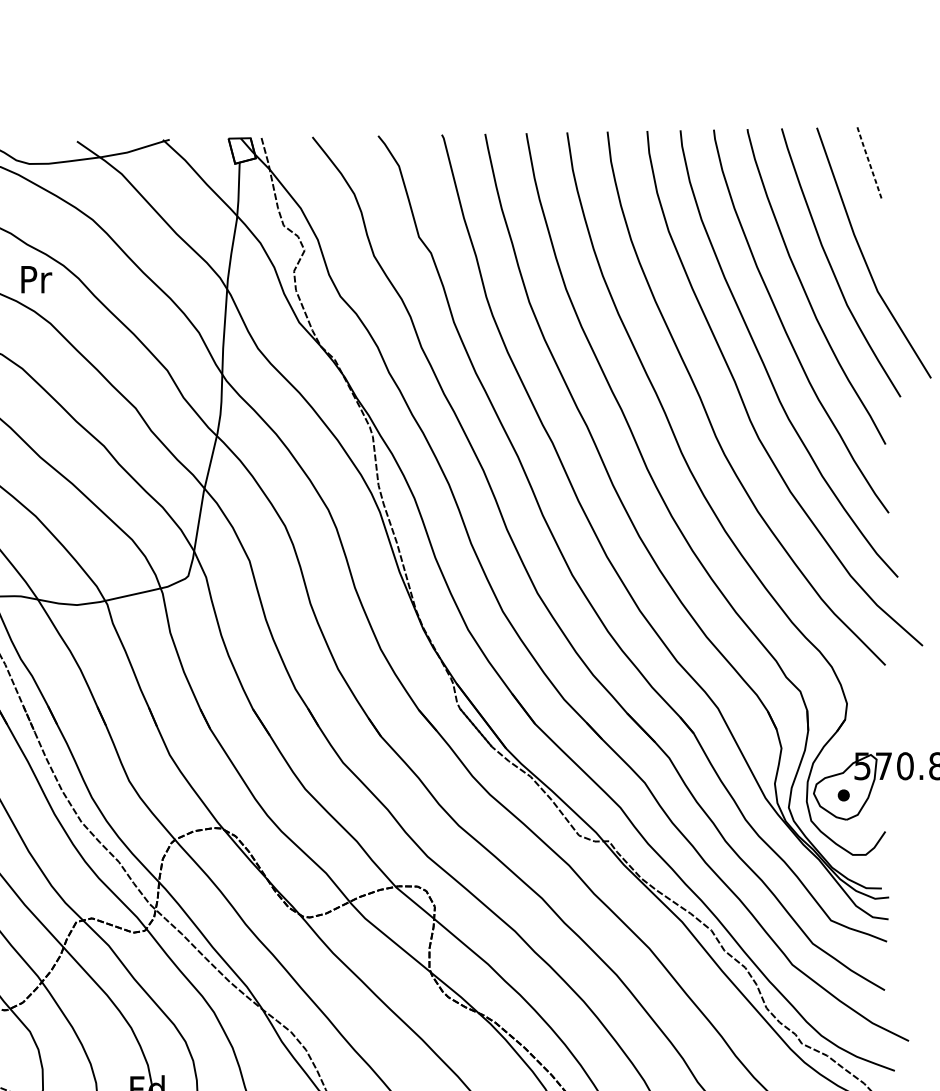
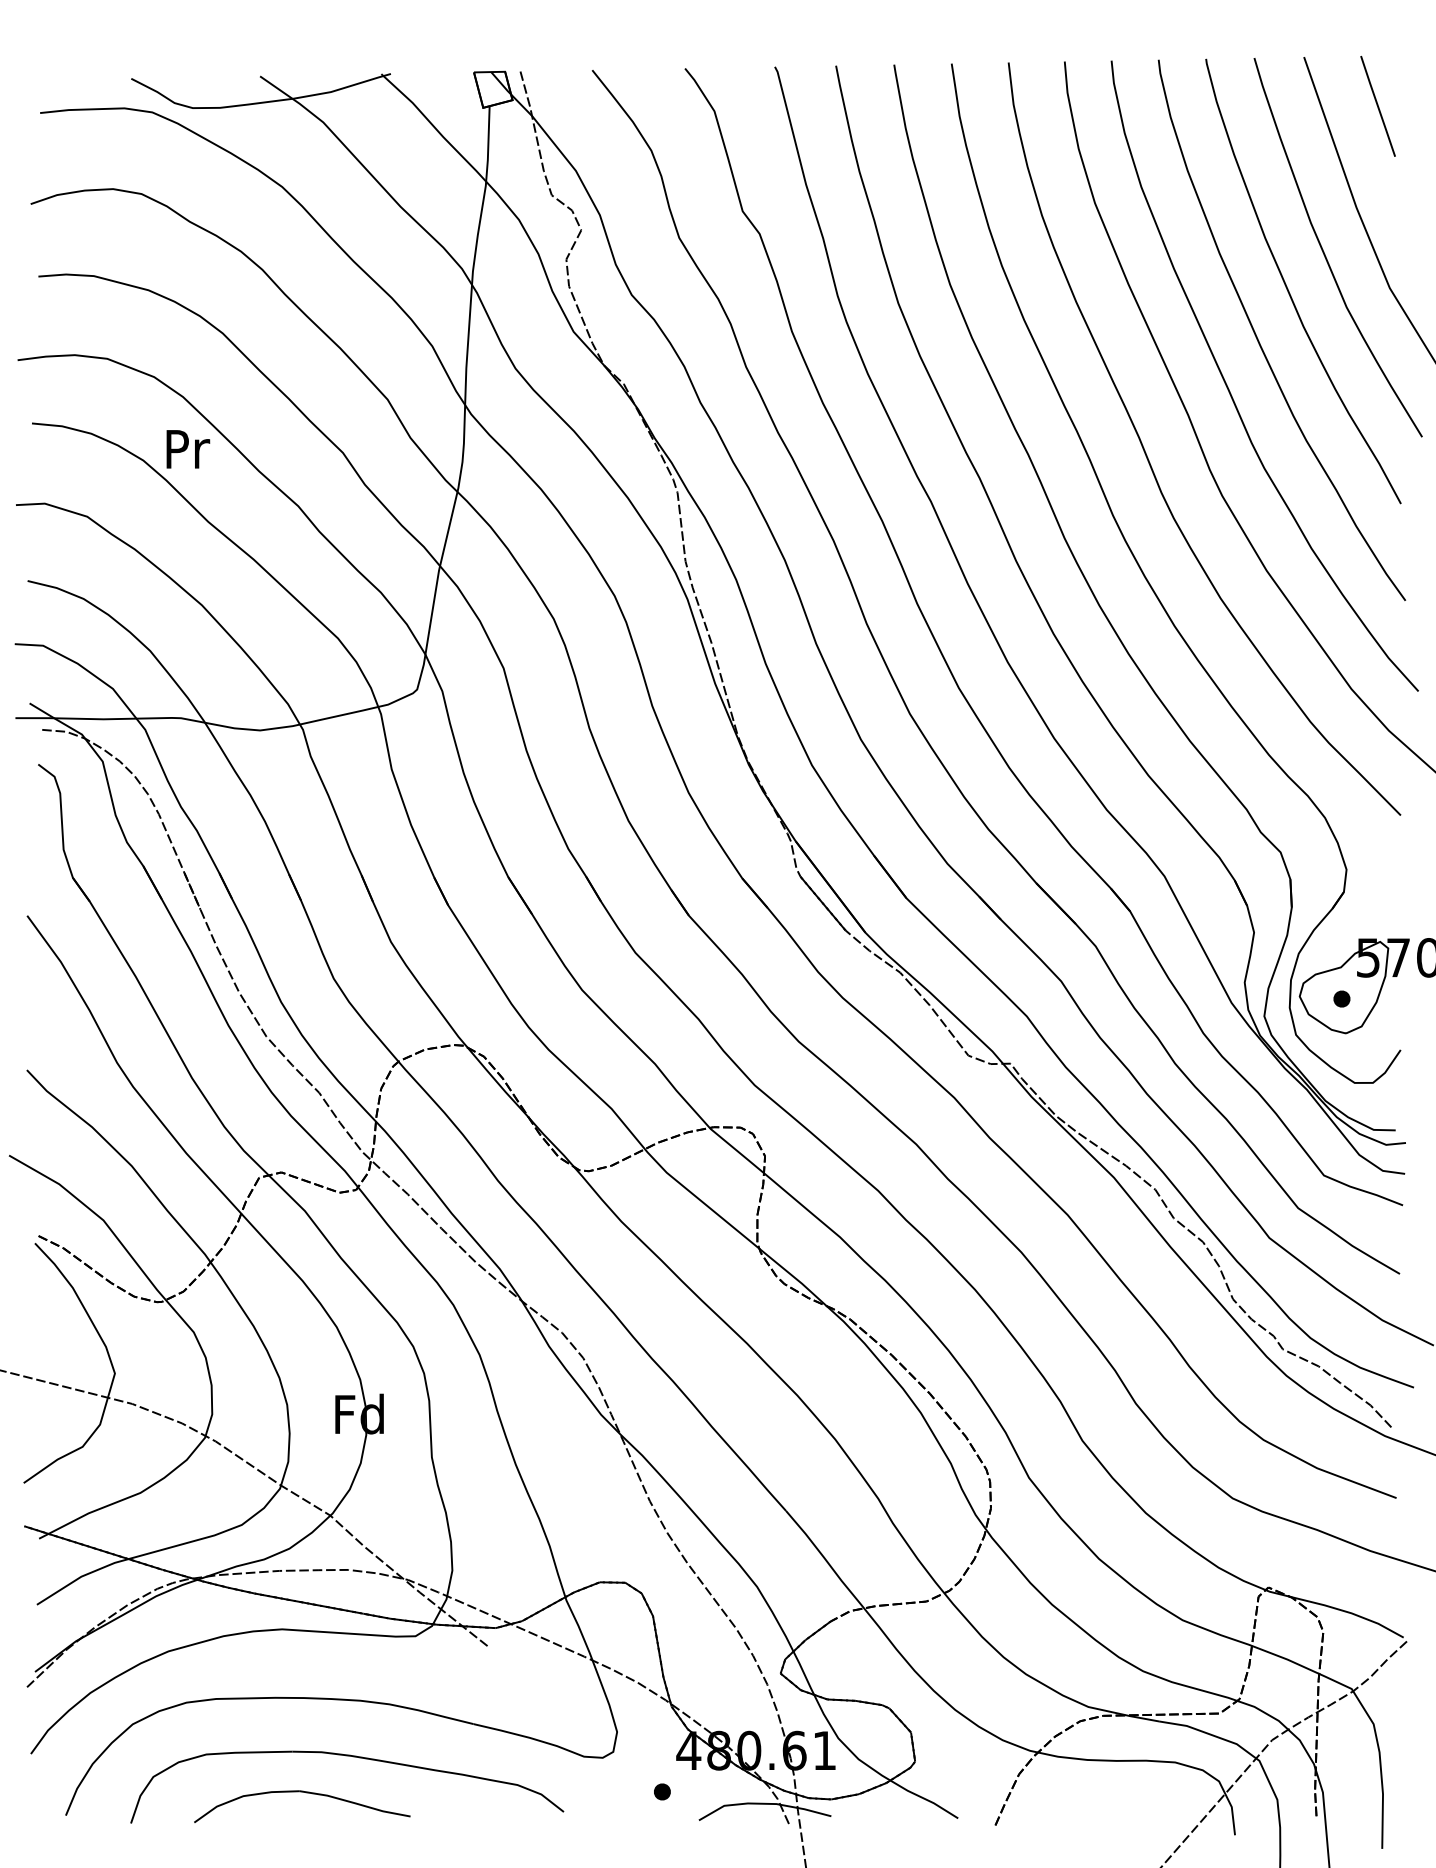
line: (869, 162) -> (1377, 106), dashed -> solid
text: (36, 279) -> (188, 449), moved

